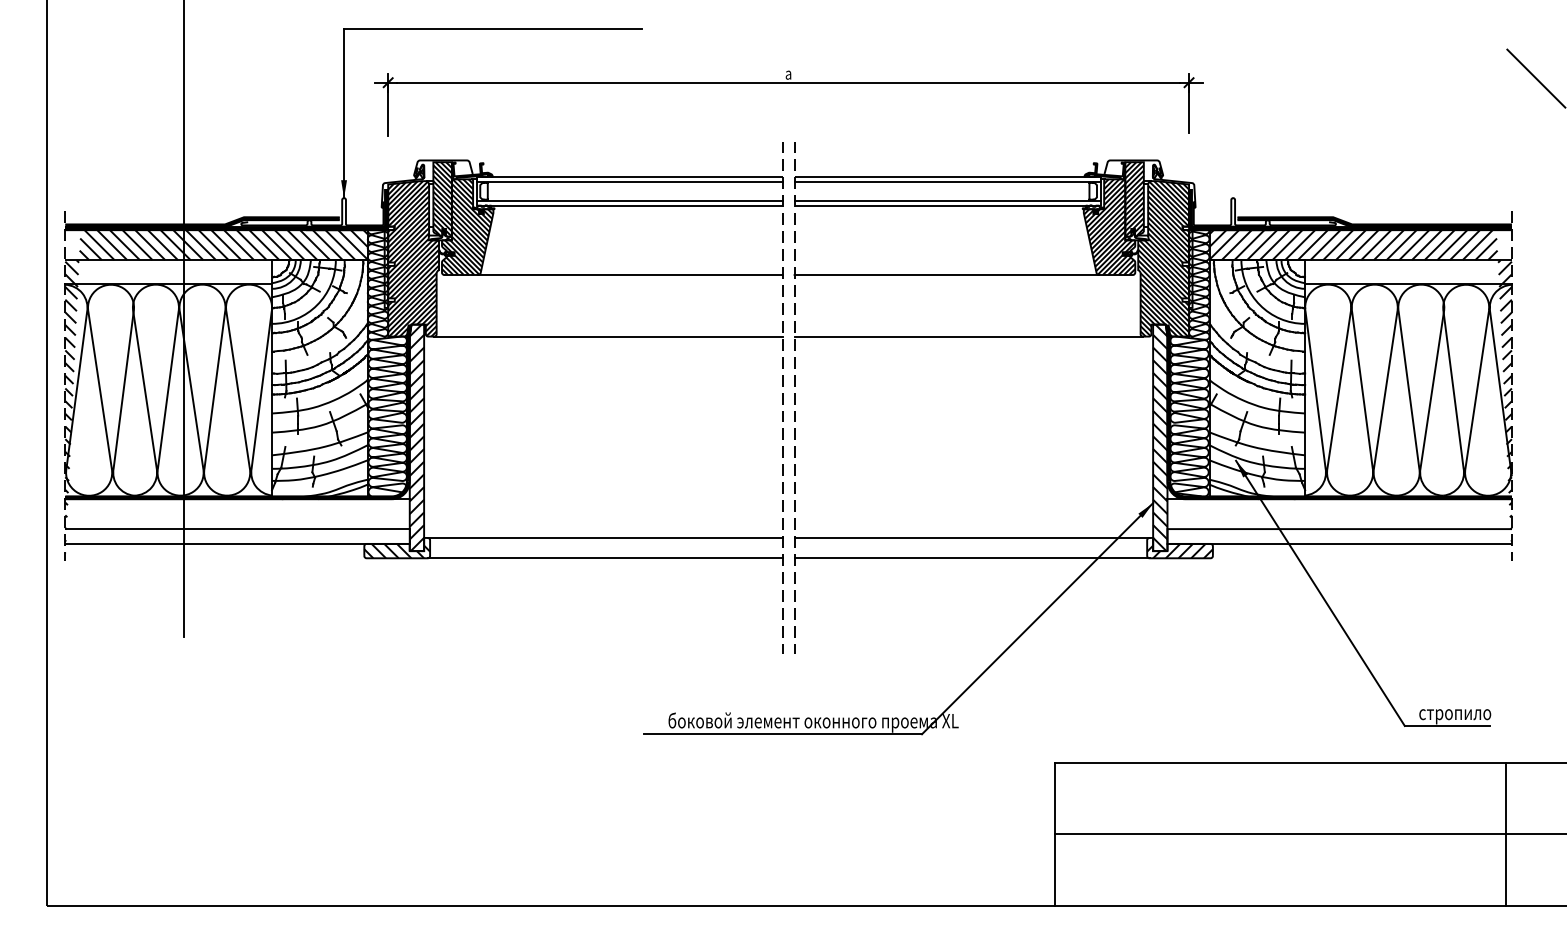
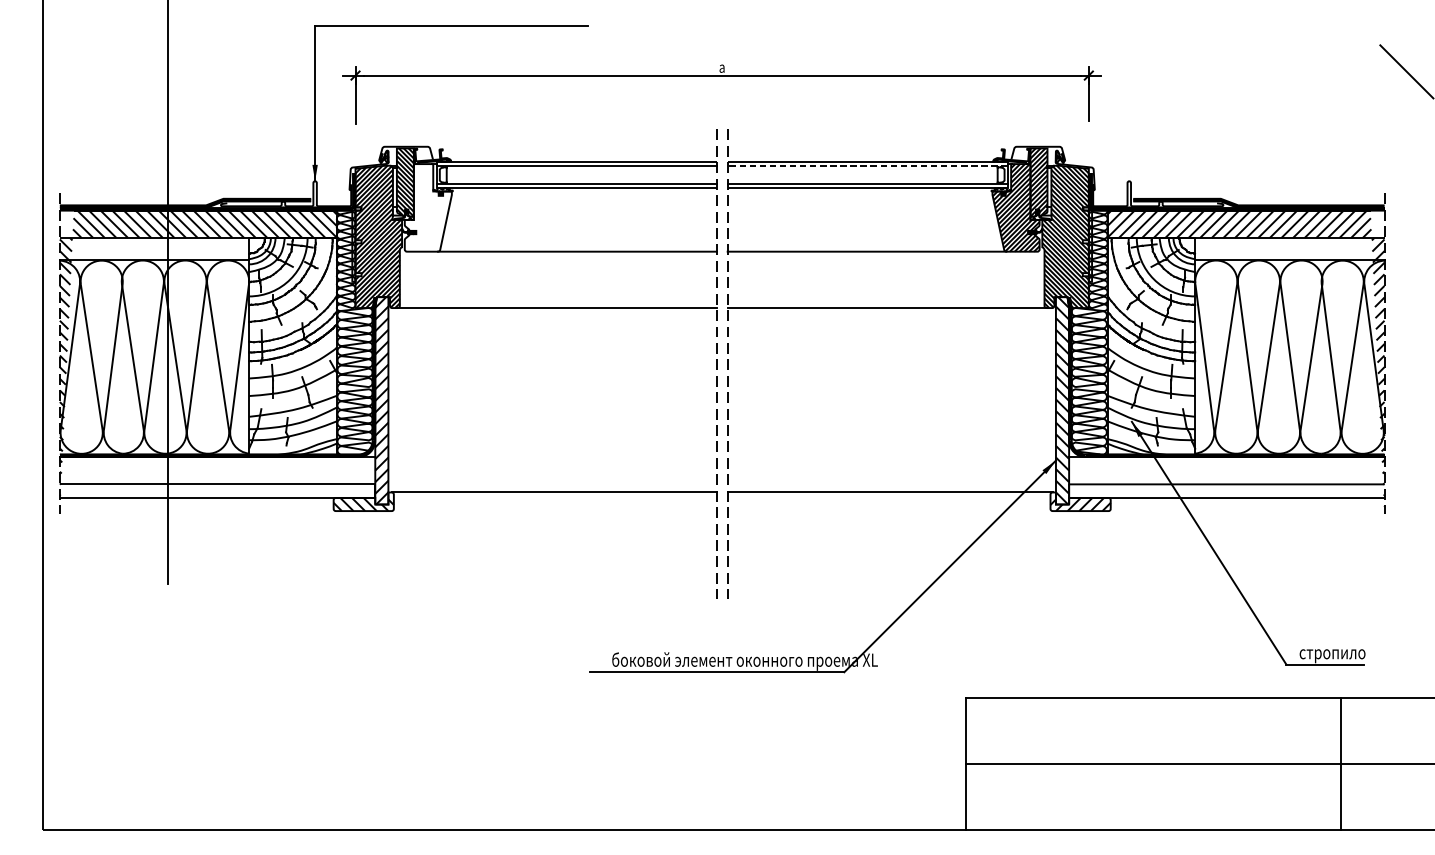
line: (947, 181) -> (867, 166), solid -> dashed
hatch: (467, 227) -> (428, 208), removed
line: (604, 558) -> (553, 511), removed
line: (971, 558) -> (889, 511), removed
line: (1506, 834) -> (1341, 764), moved

